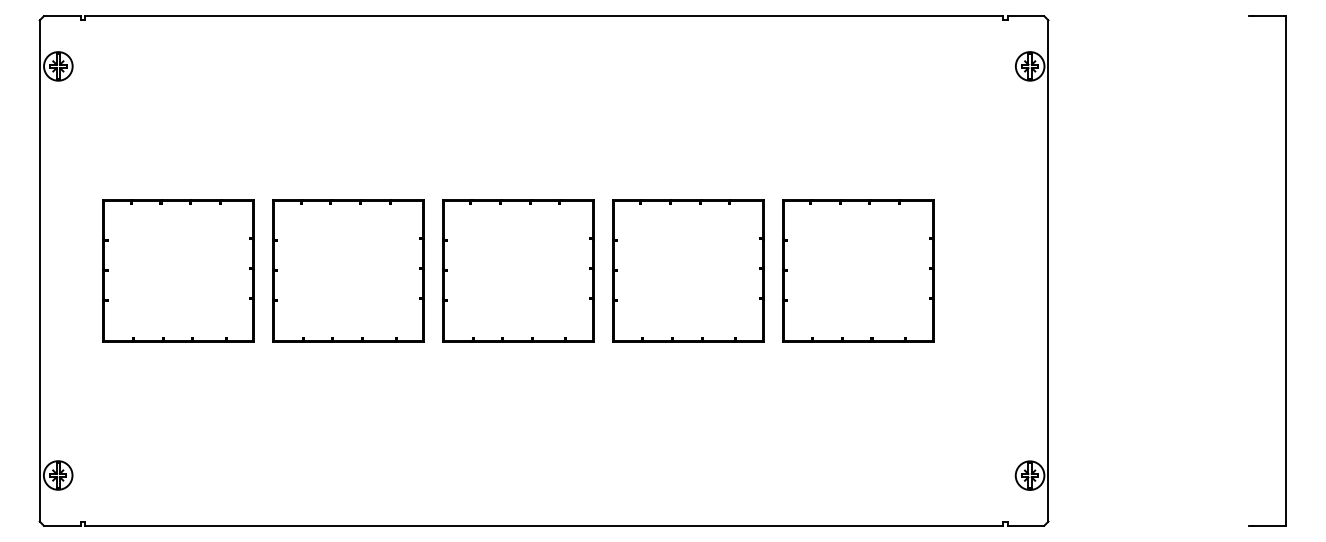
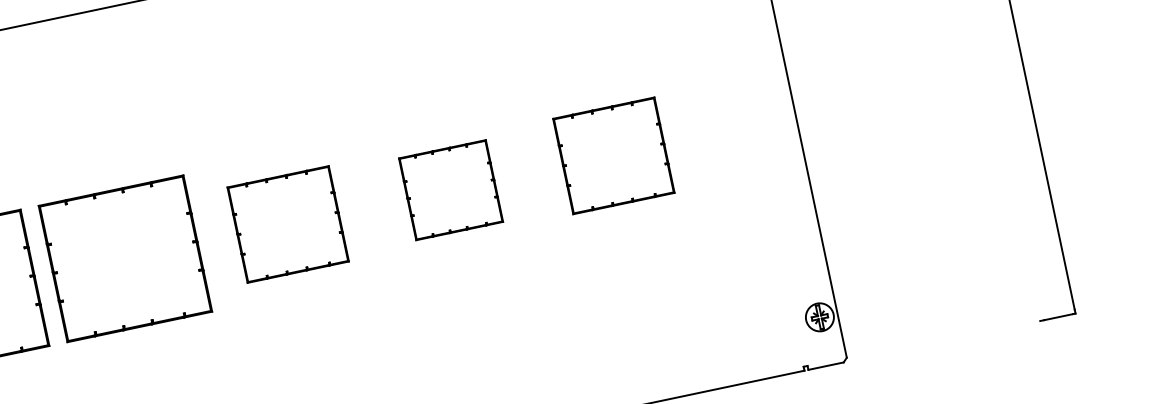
part: (518, 270) -> (288, 224), size x0.7
part: (688, 270) -> (451, 189), size x0.6
part: (858, 270) -> (614, 155), size x0.7

